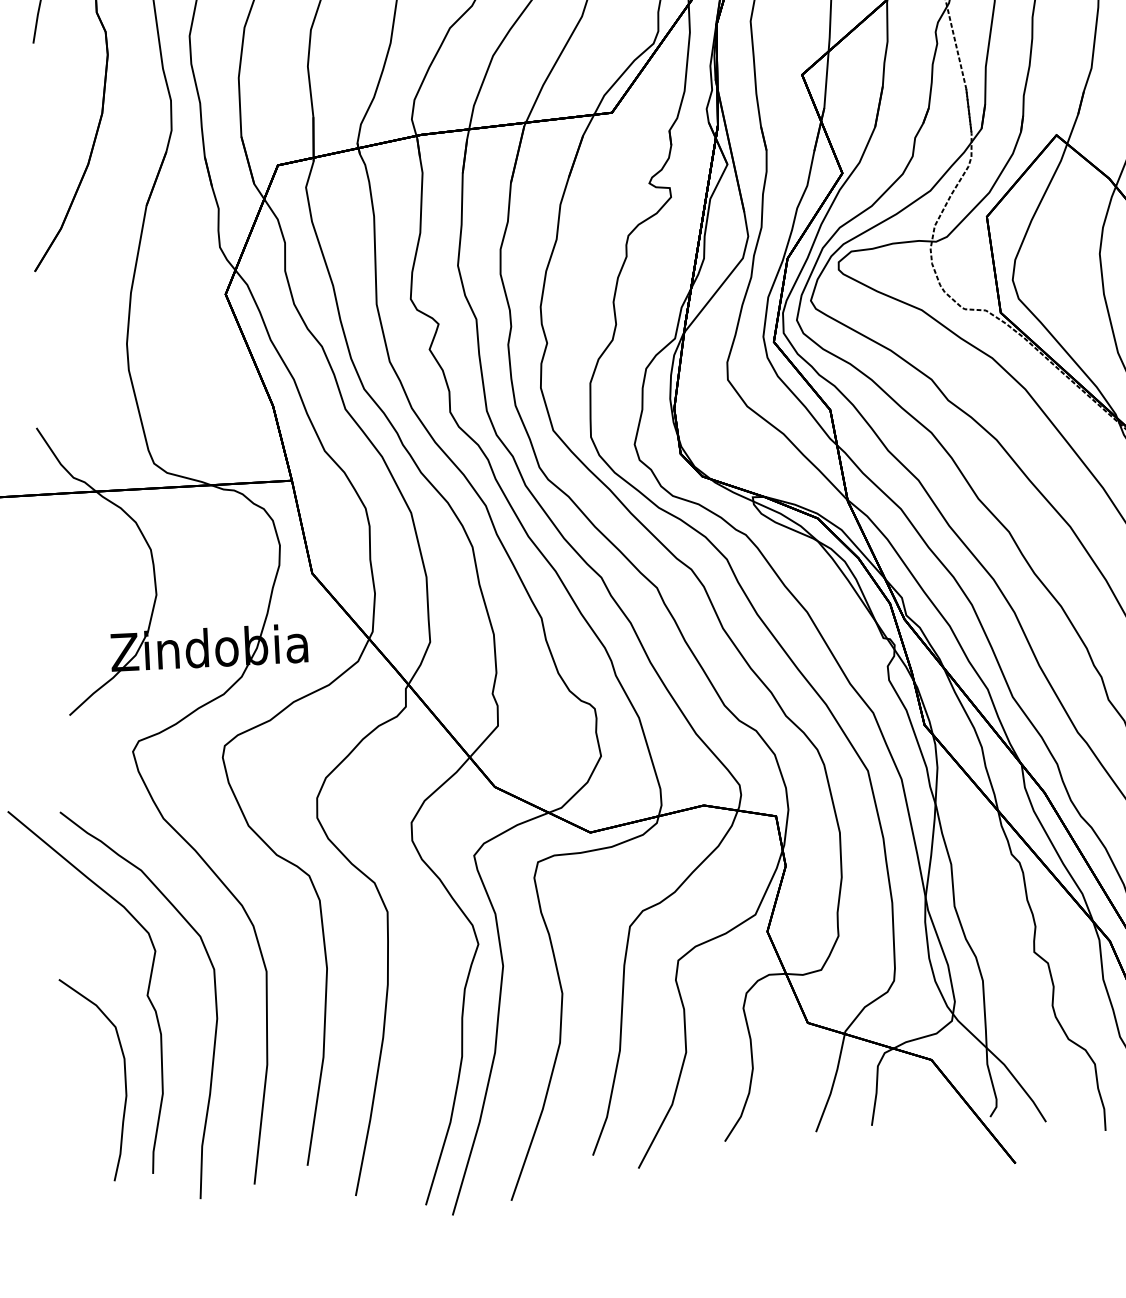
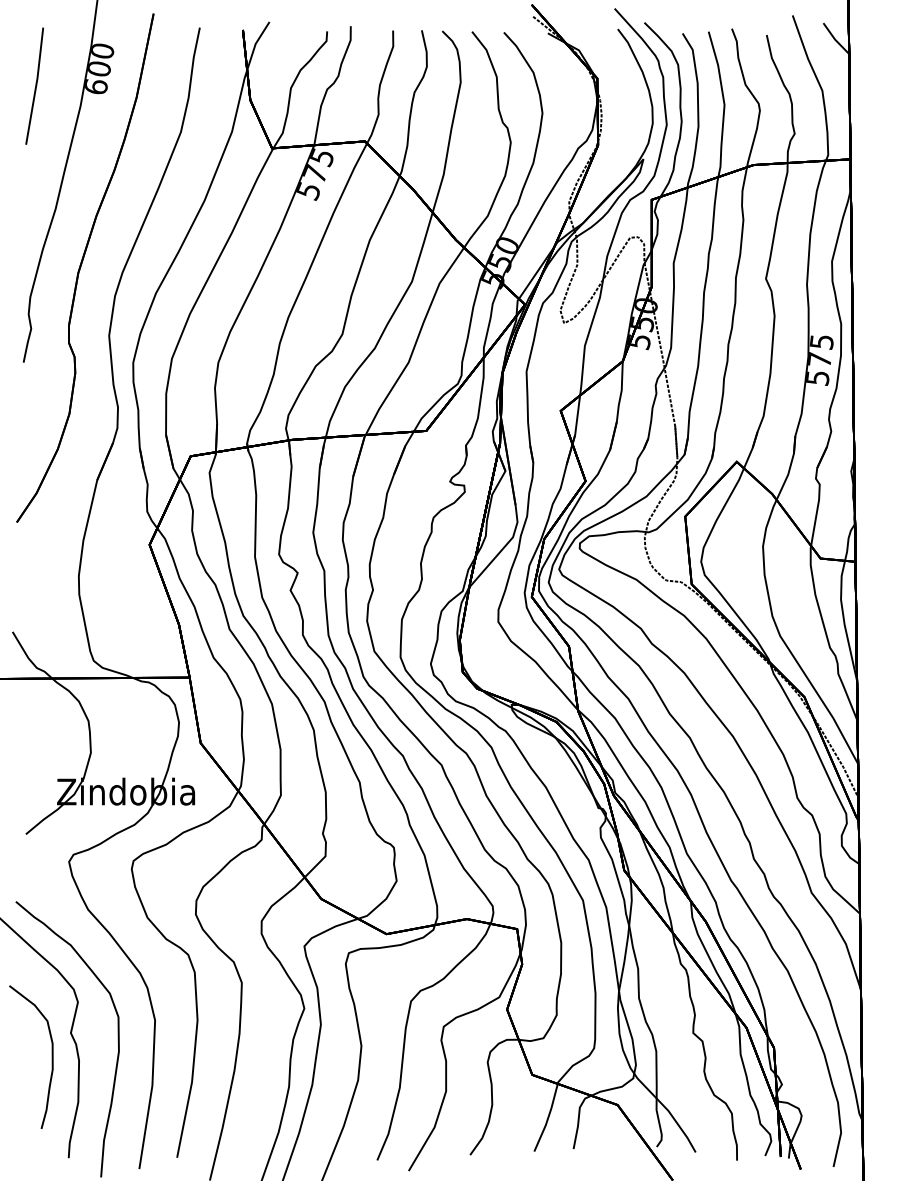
part: (123, 1077) -> (51, 1056), moved

